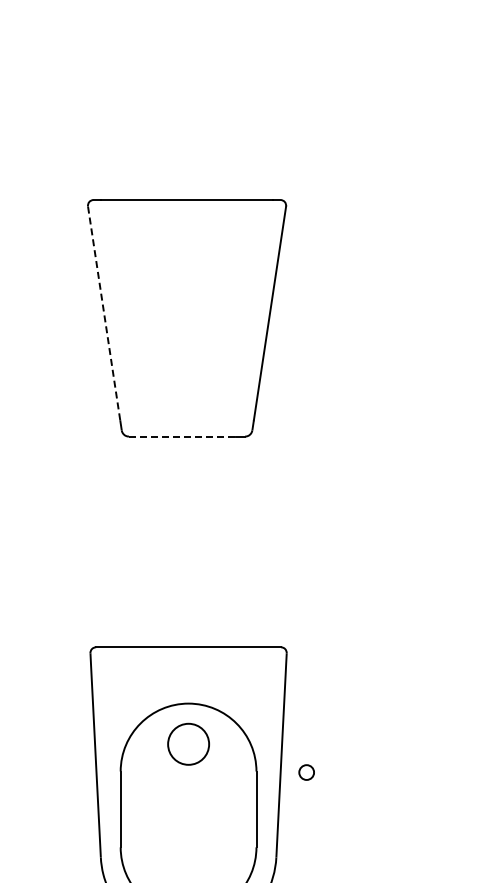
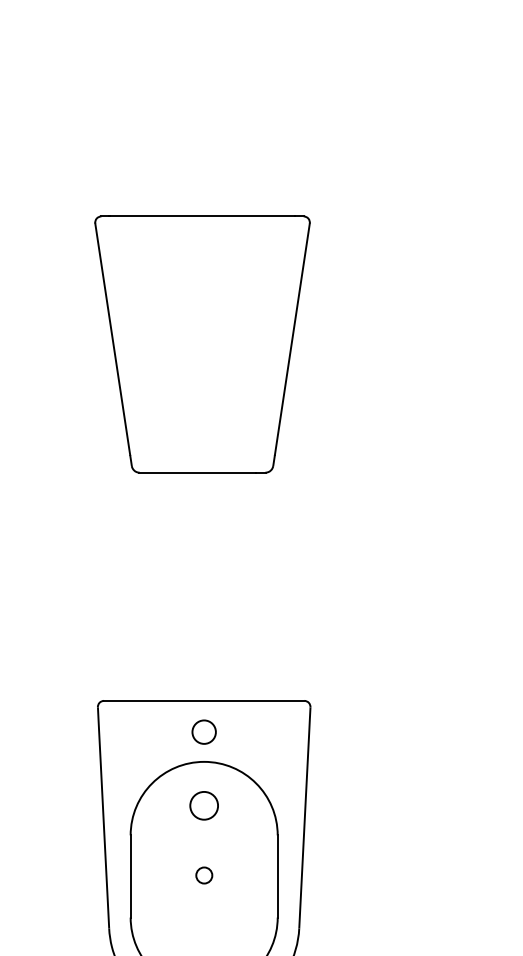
line: (104, 312) -> (113, 338), dashed -> solid
line: (182, 436) -> (197, 472), dashed -> solid
circle: (188, 675) -> (204, 731), added
circle: (188, 743) -> (204, 805), size x0.62
circle: (306, 772) -> (204, 875), moved

